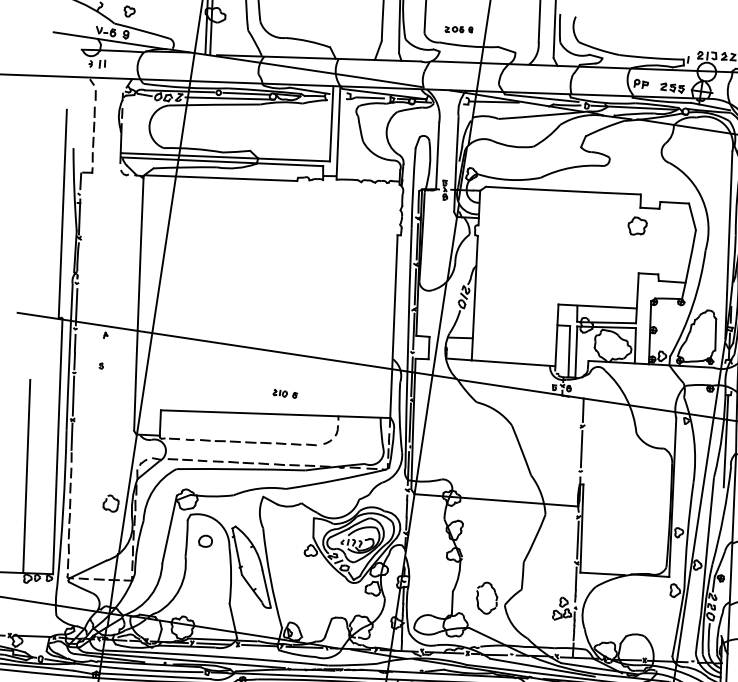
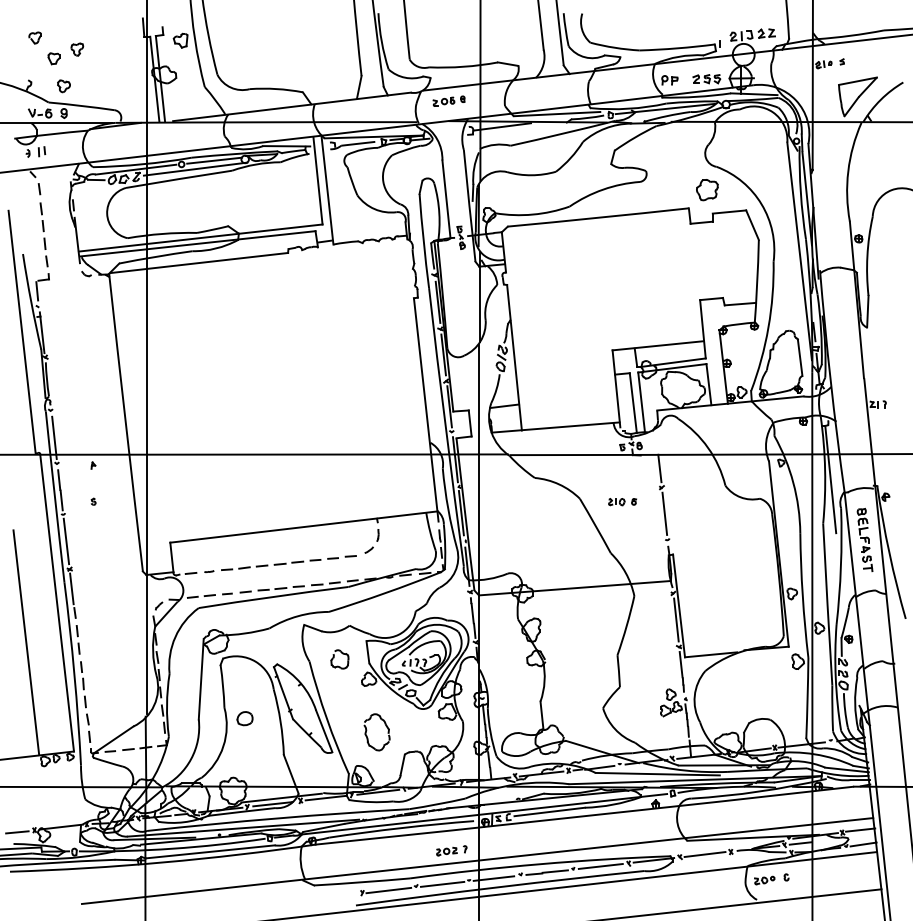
part: (458, 29) -> (448, 100), moved
part: (637, 226) -> (707, 190), moved
part: (285, 394) -> (622, 502), moved
part: (110, 503) -> (339, 659), moved
part: (205, 541) -> (244, 718), moved
part: (479, 595) -> (367, 730), moved

